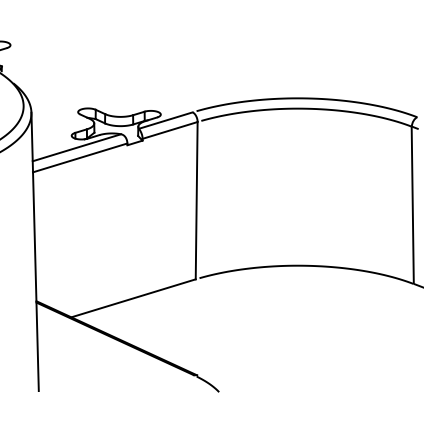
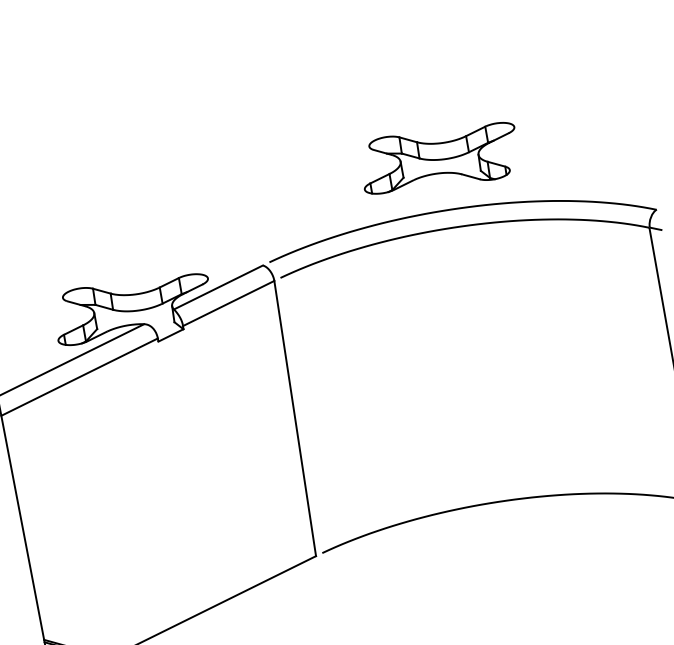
part: (300, 68) -> (438, 158), added

